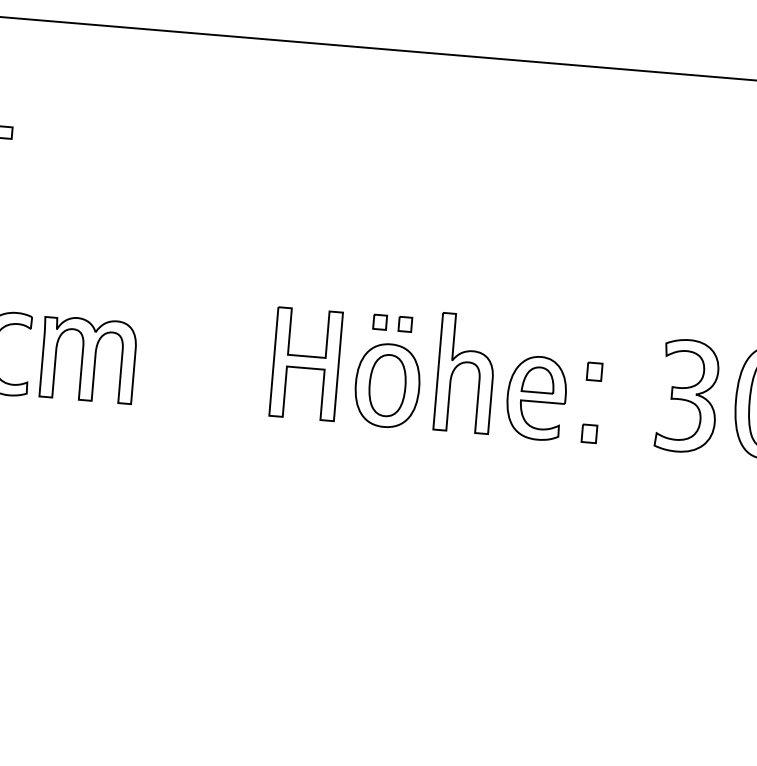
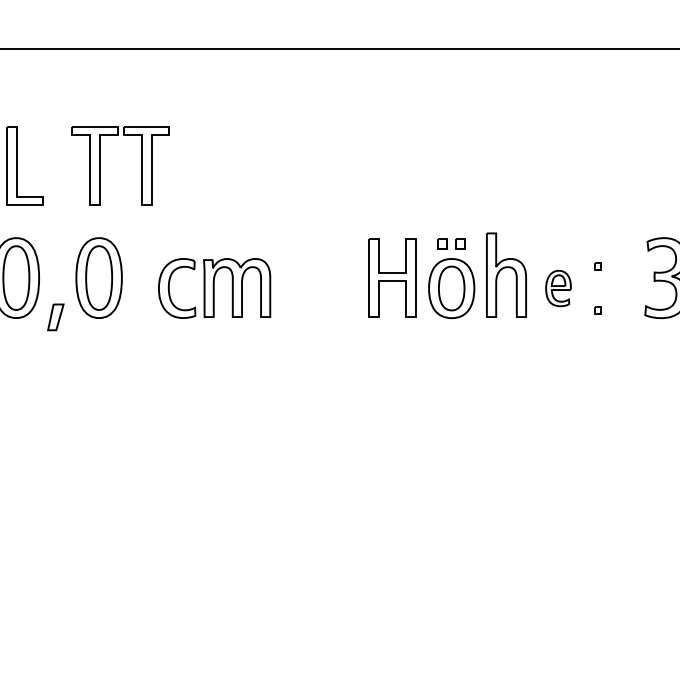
part: (593, 371) -> (597, 266), size x0.6
part: (536, 398) -> (558, 288), size x0.6
part: (588, 433) -> (597, 310), size x0.6

